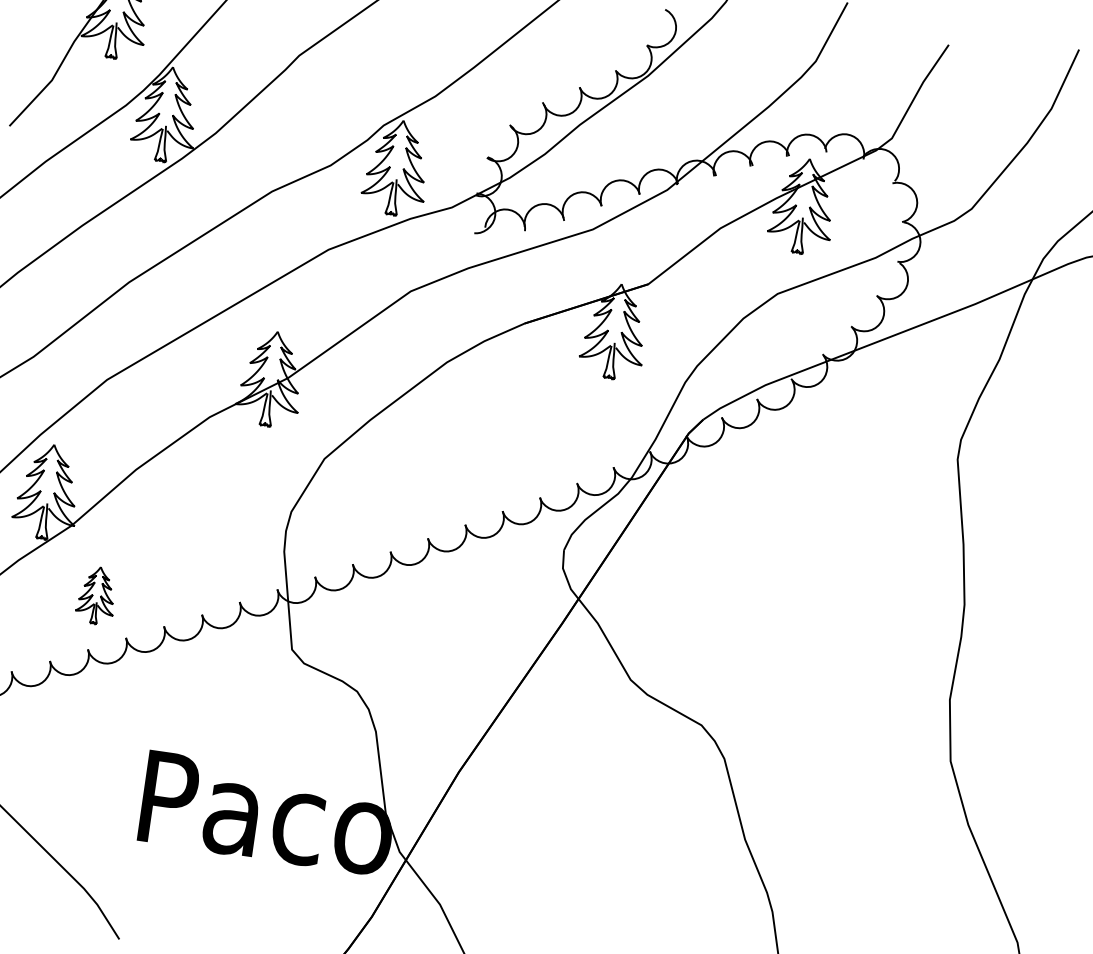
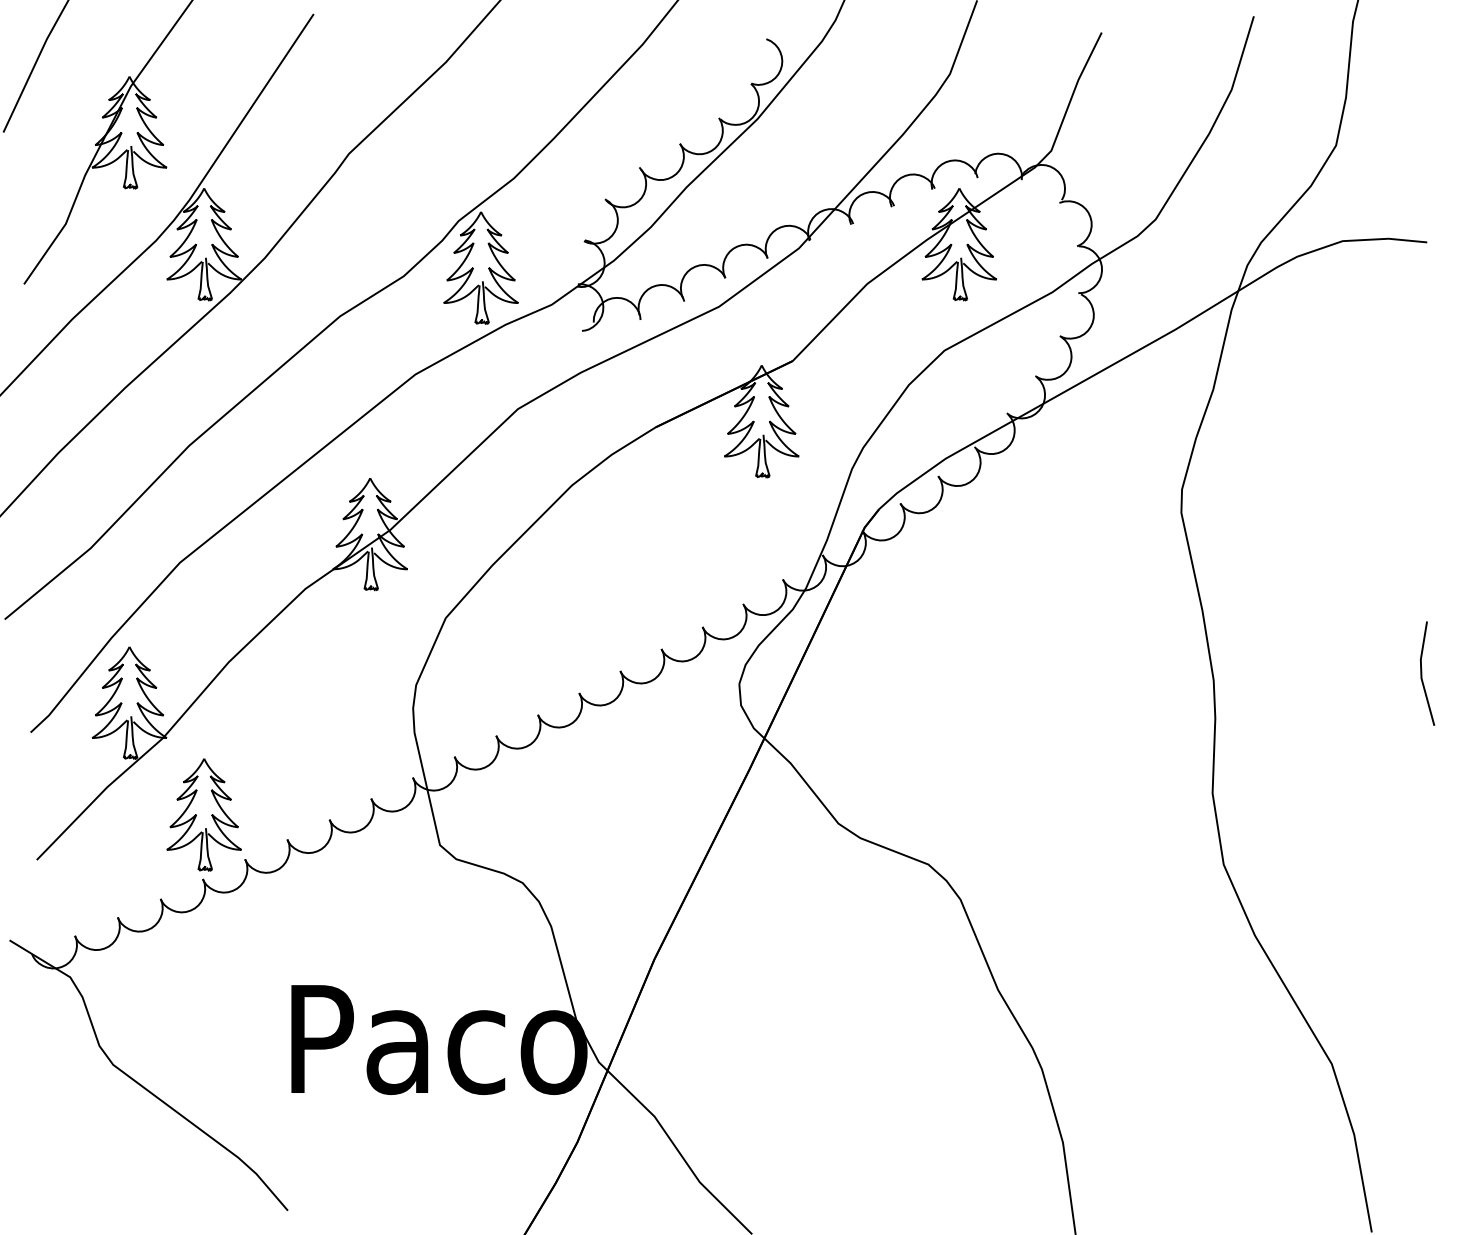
part: (96, 595) -> (203, 814), size x1.67

